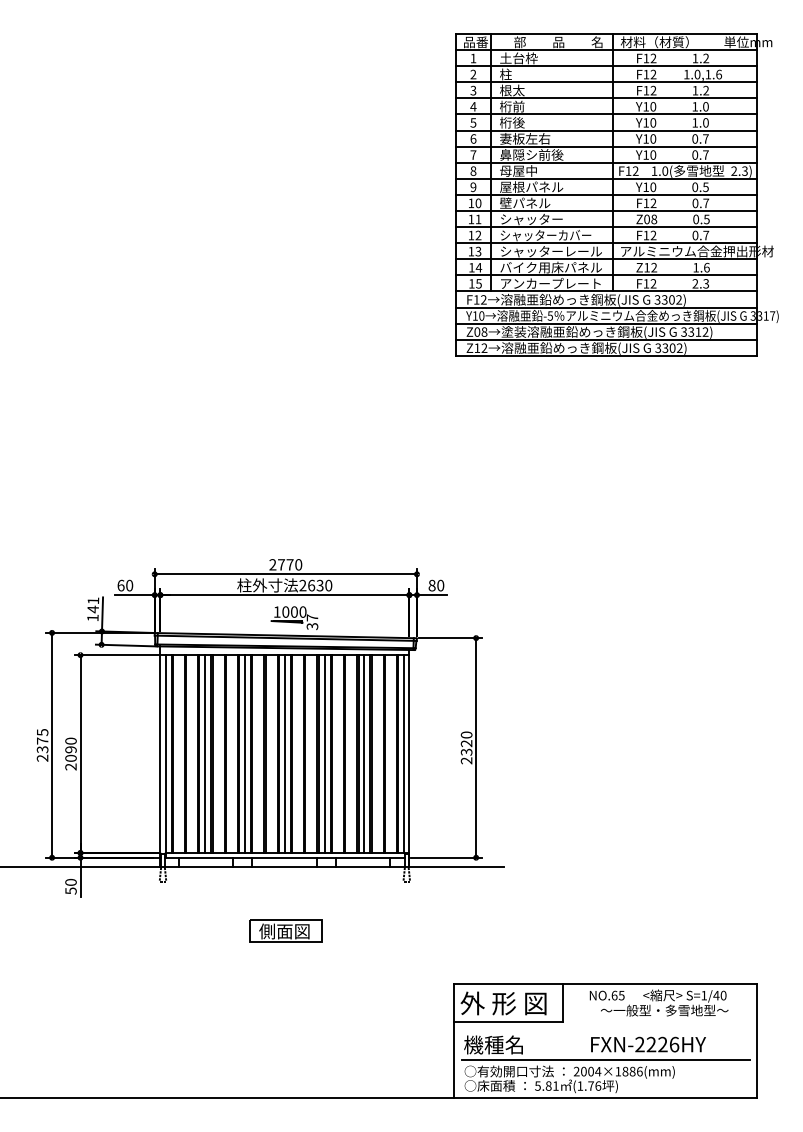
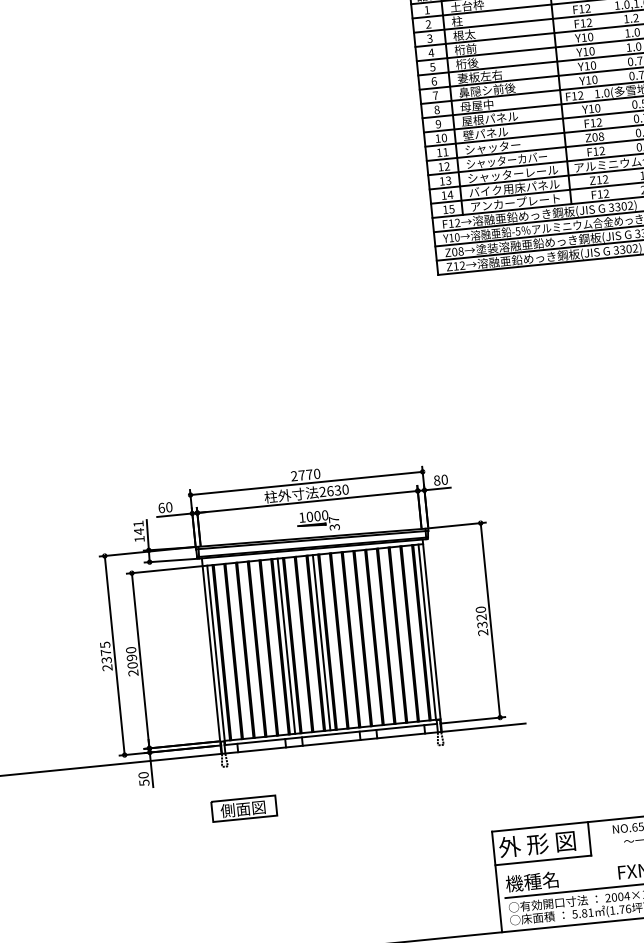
line: (205, 754) -> (251, 650), removed
line: (324, 754) -> (356, 639), removed
line: (364, 754) -> (392, 636), removed
part: (285, 930) -> (243, 808), moved

